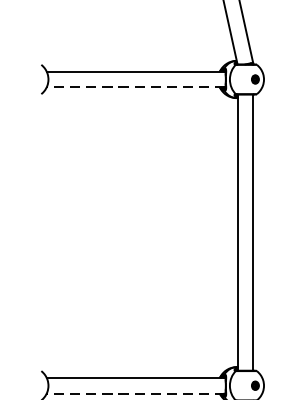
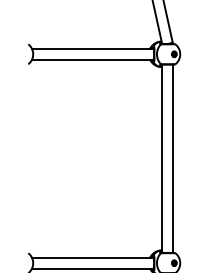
line: (135, 87) -> (92, 59), dashed -> solid
line: (135, 393) -> (92, 268), dashed -> solid

